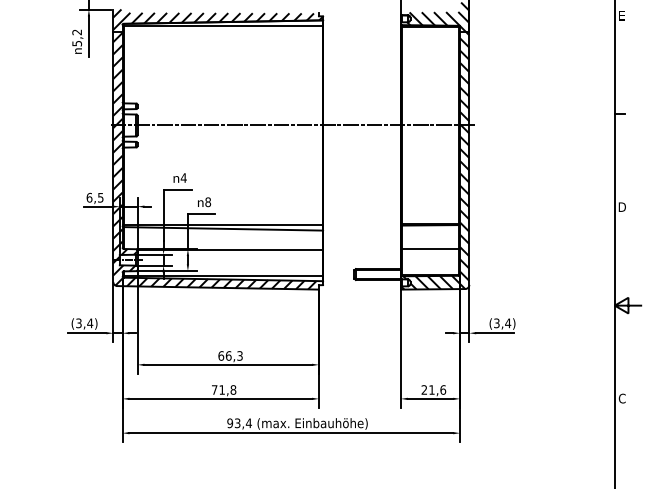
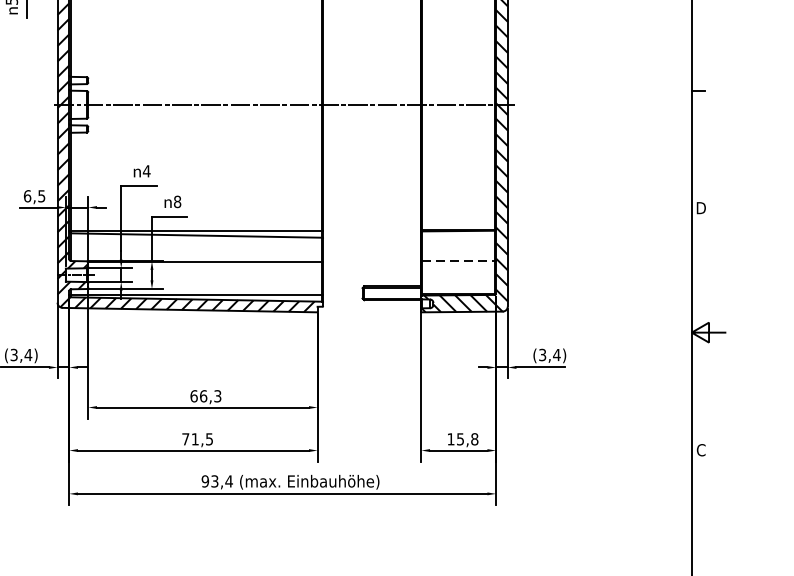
line: (430, 248) -> (458, 260), solid -> dashed
text: (233, 389) -> (209, 438), 71,8 -> 71,5
text: (433, 389) -> (462, 438), 21,6 -> 15,8

